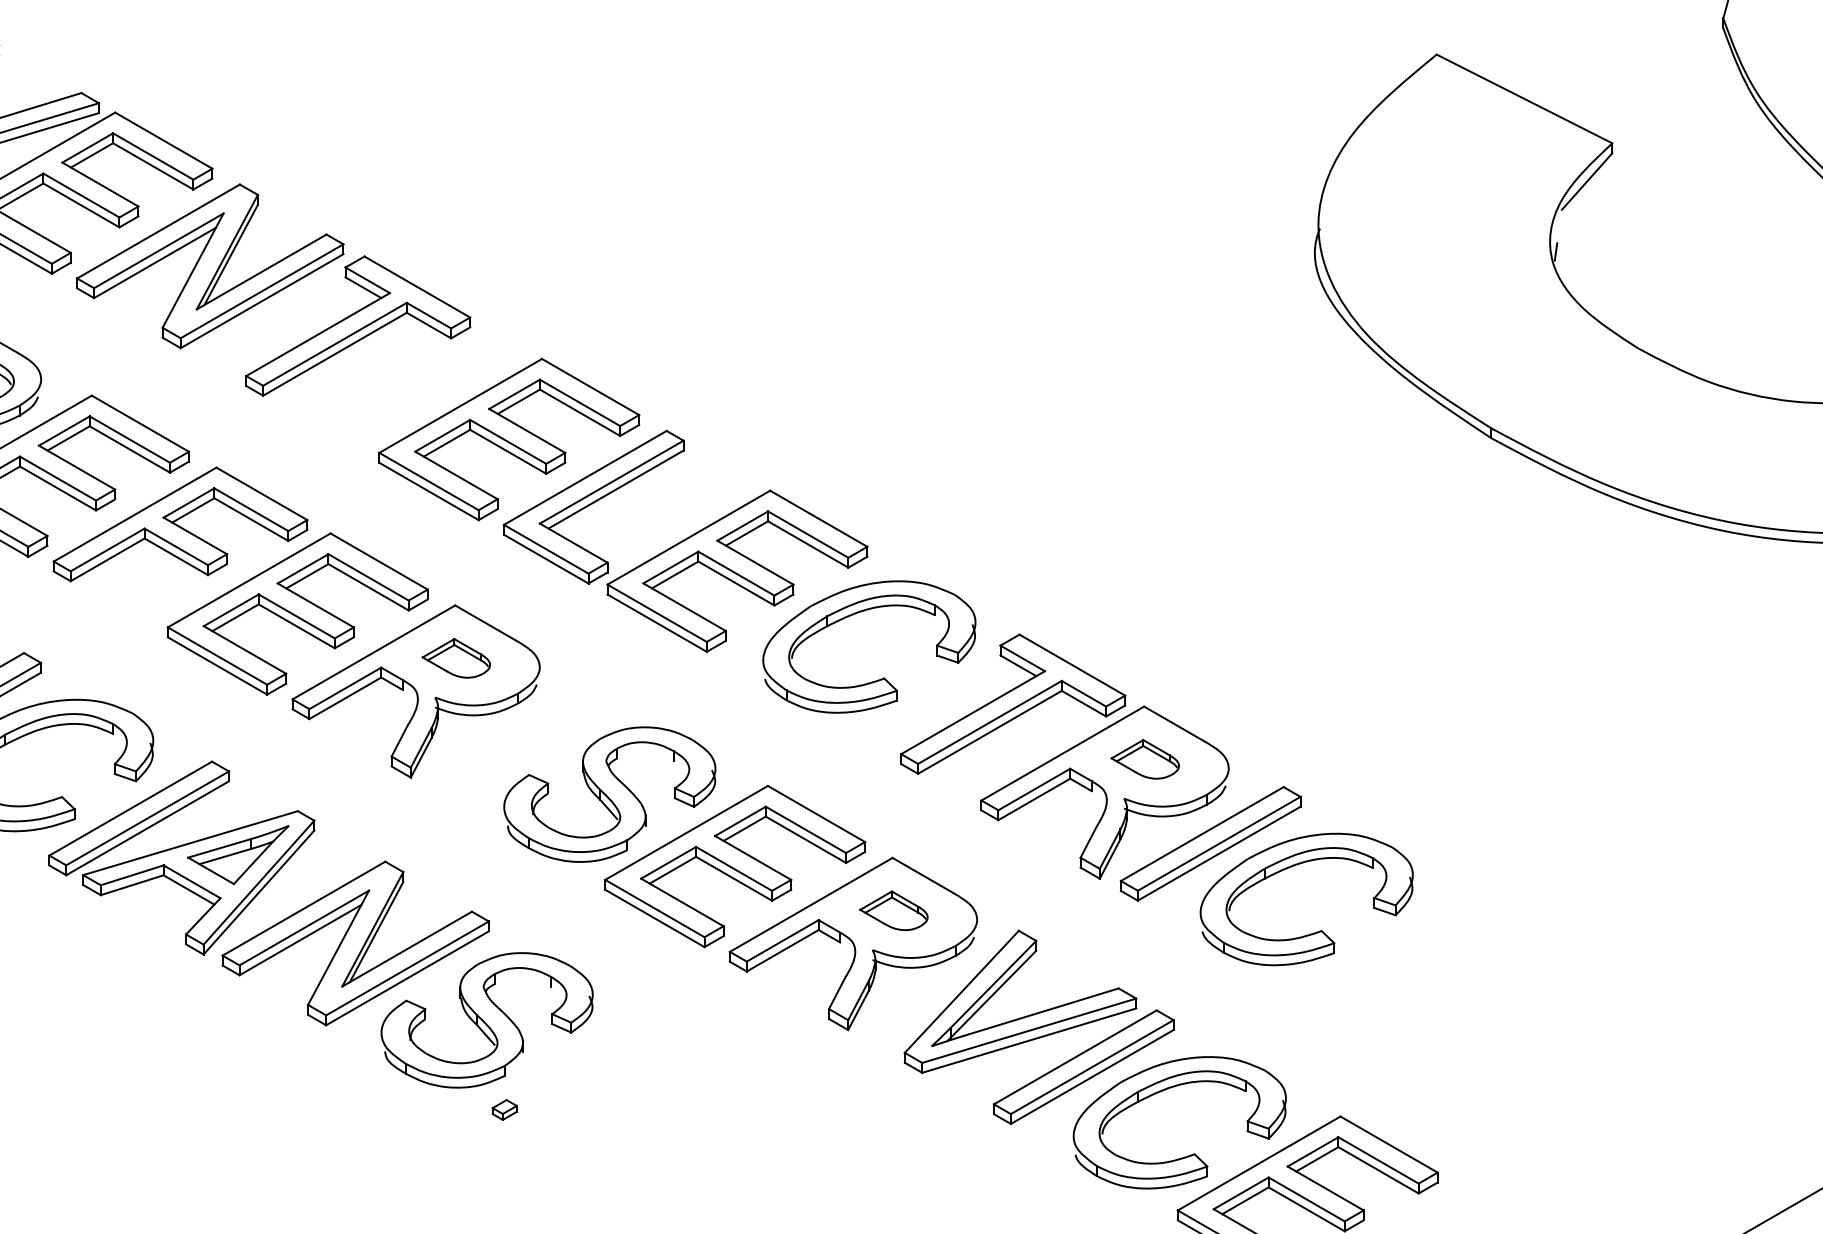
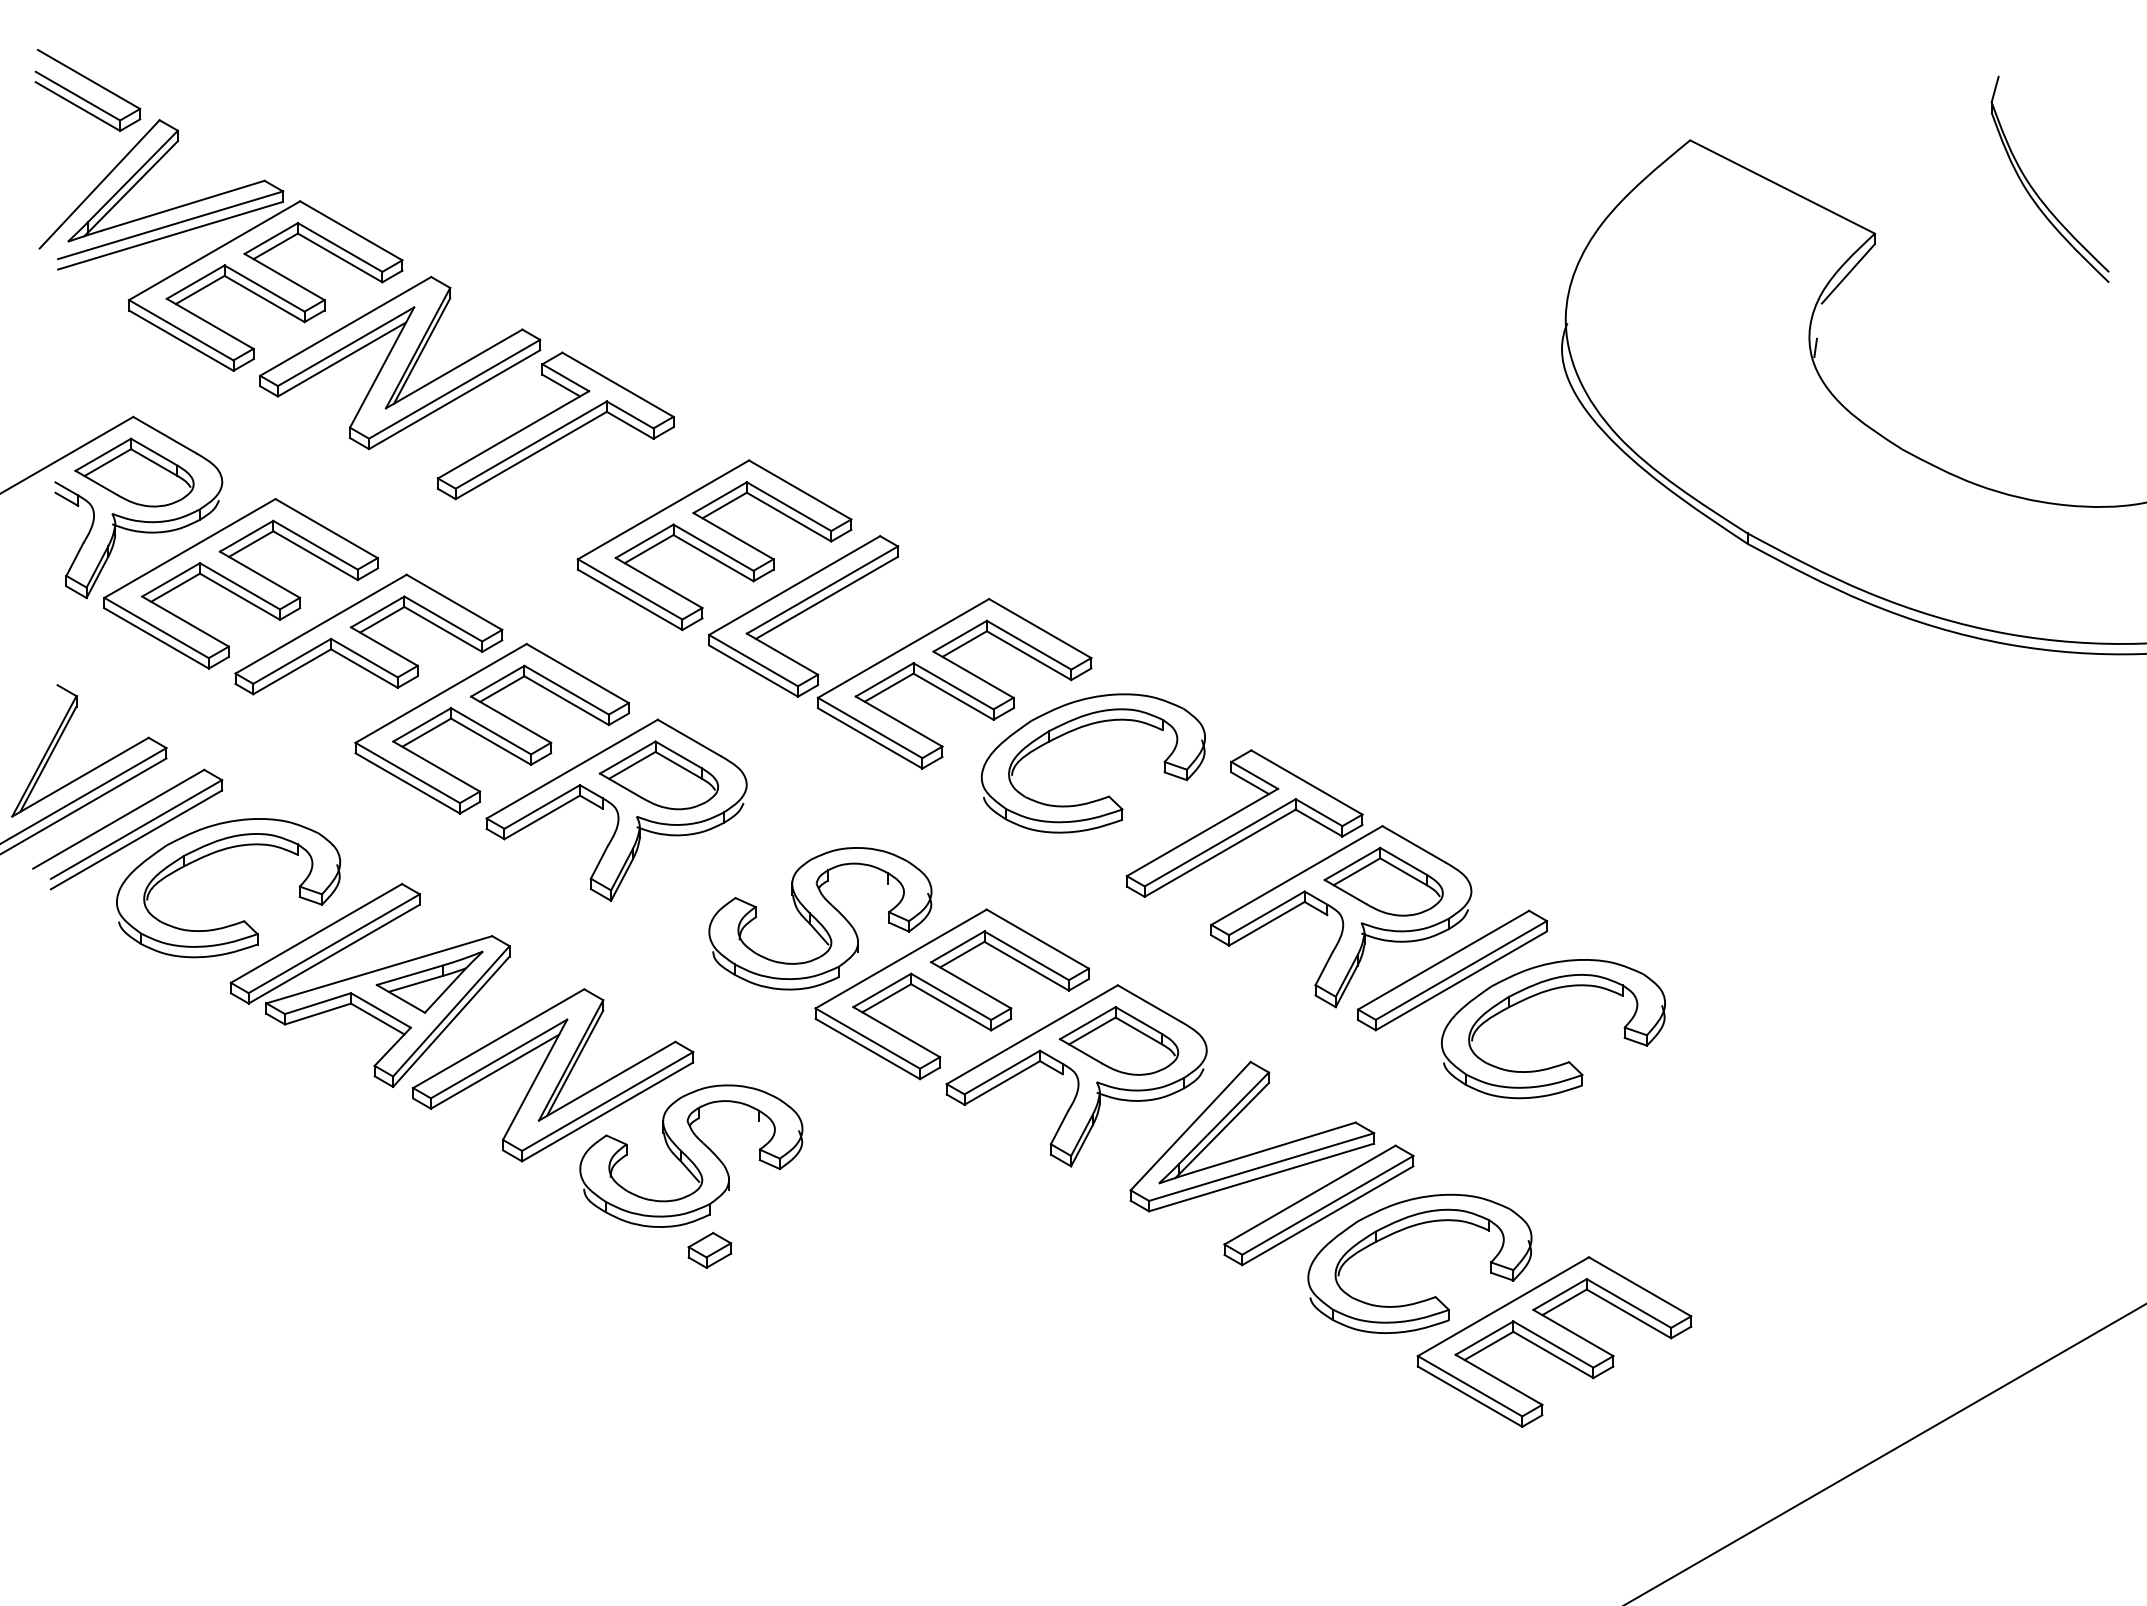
part: (455, 658) -> (658, 775), size x1.67
part: (1145, 759) -> (1383, 881), size x1.67
part: (894, 910) -> (1119, 1040), size x1.67
part: (504, 1110) -> (709, 1250), size x1.67

